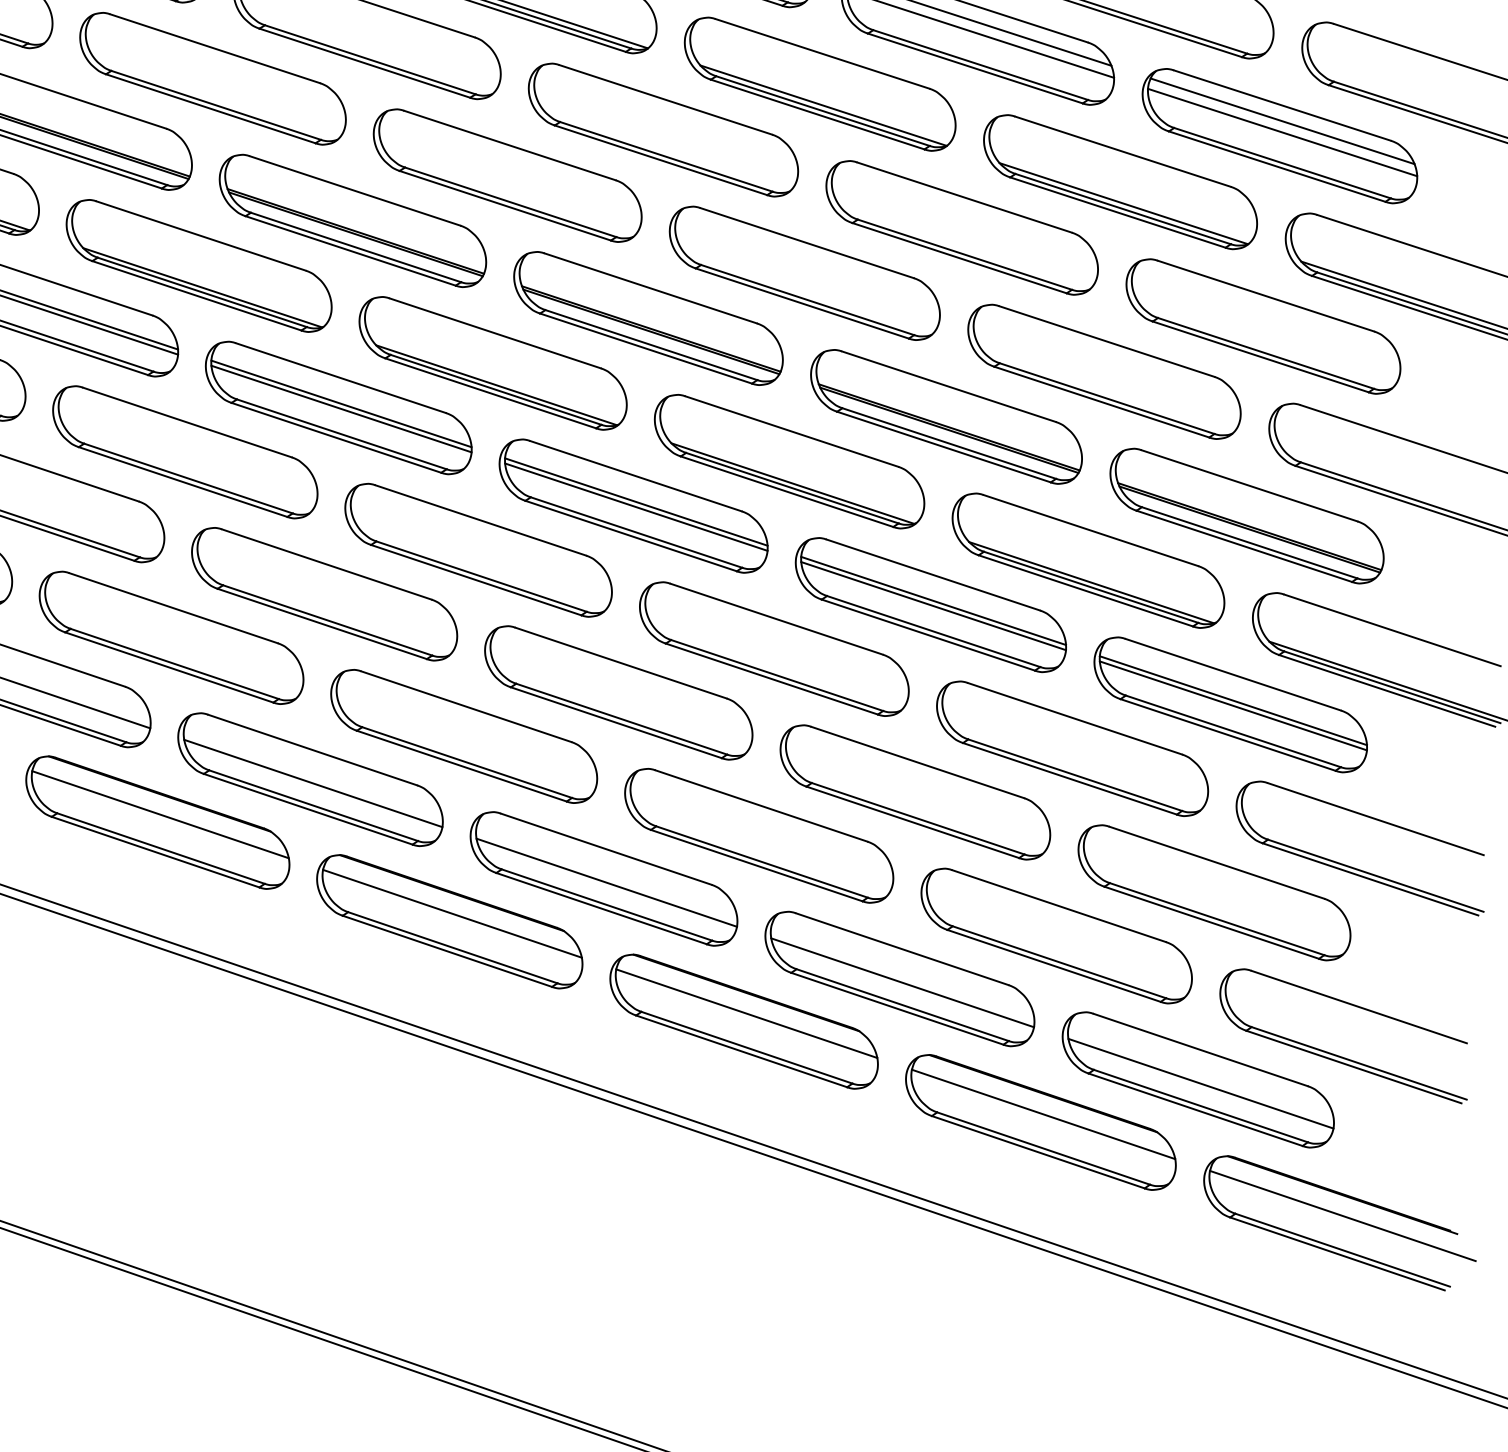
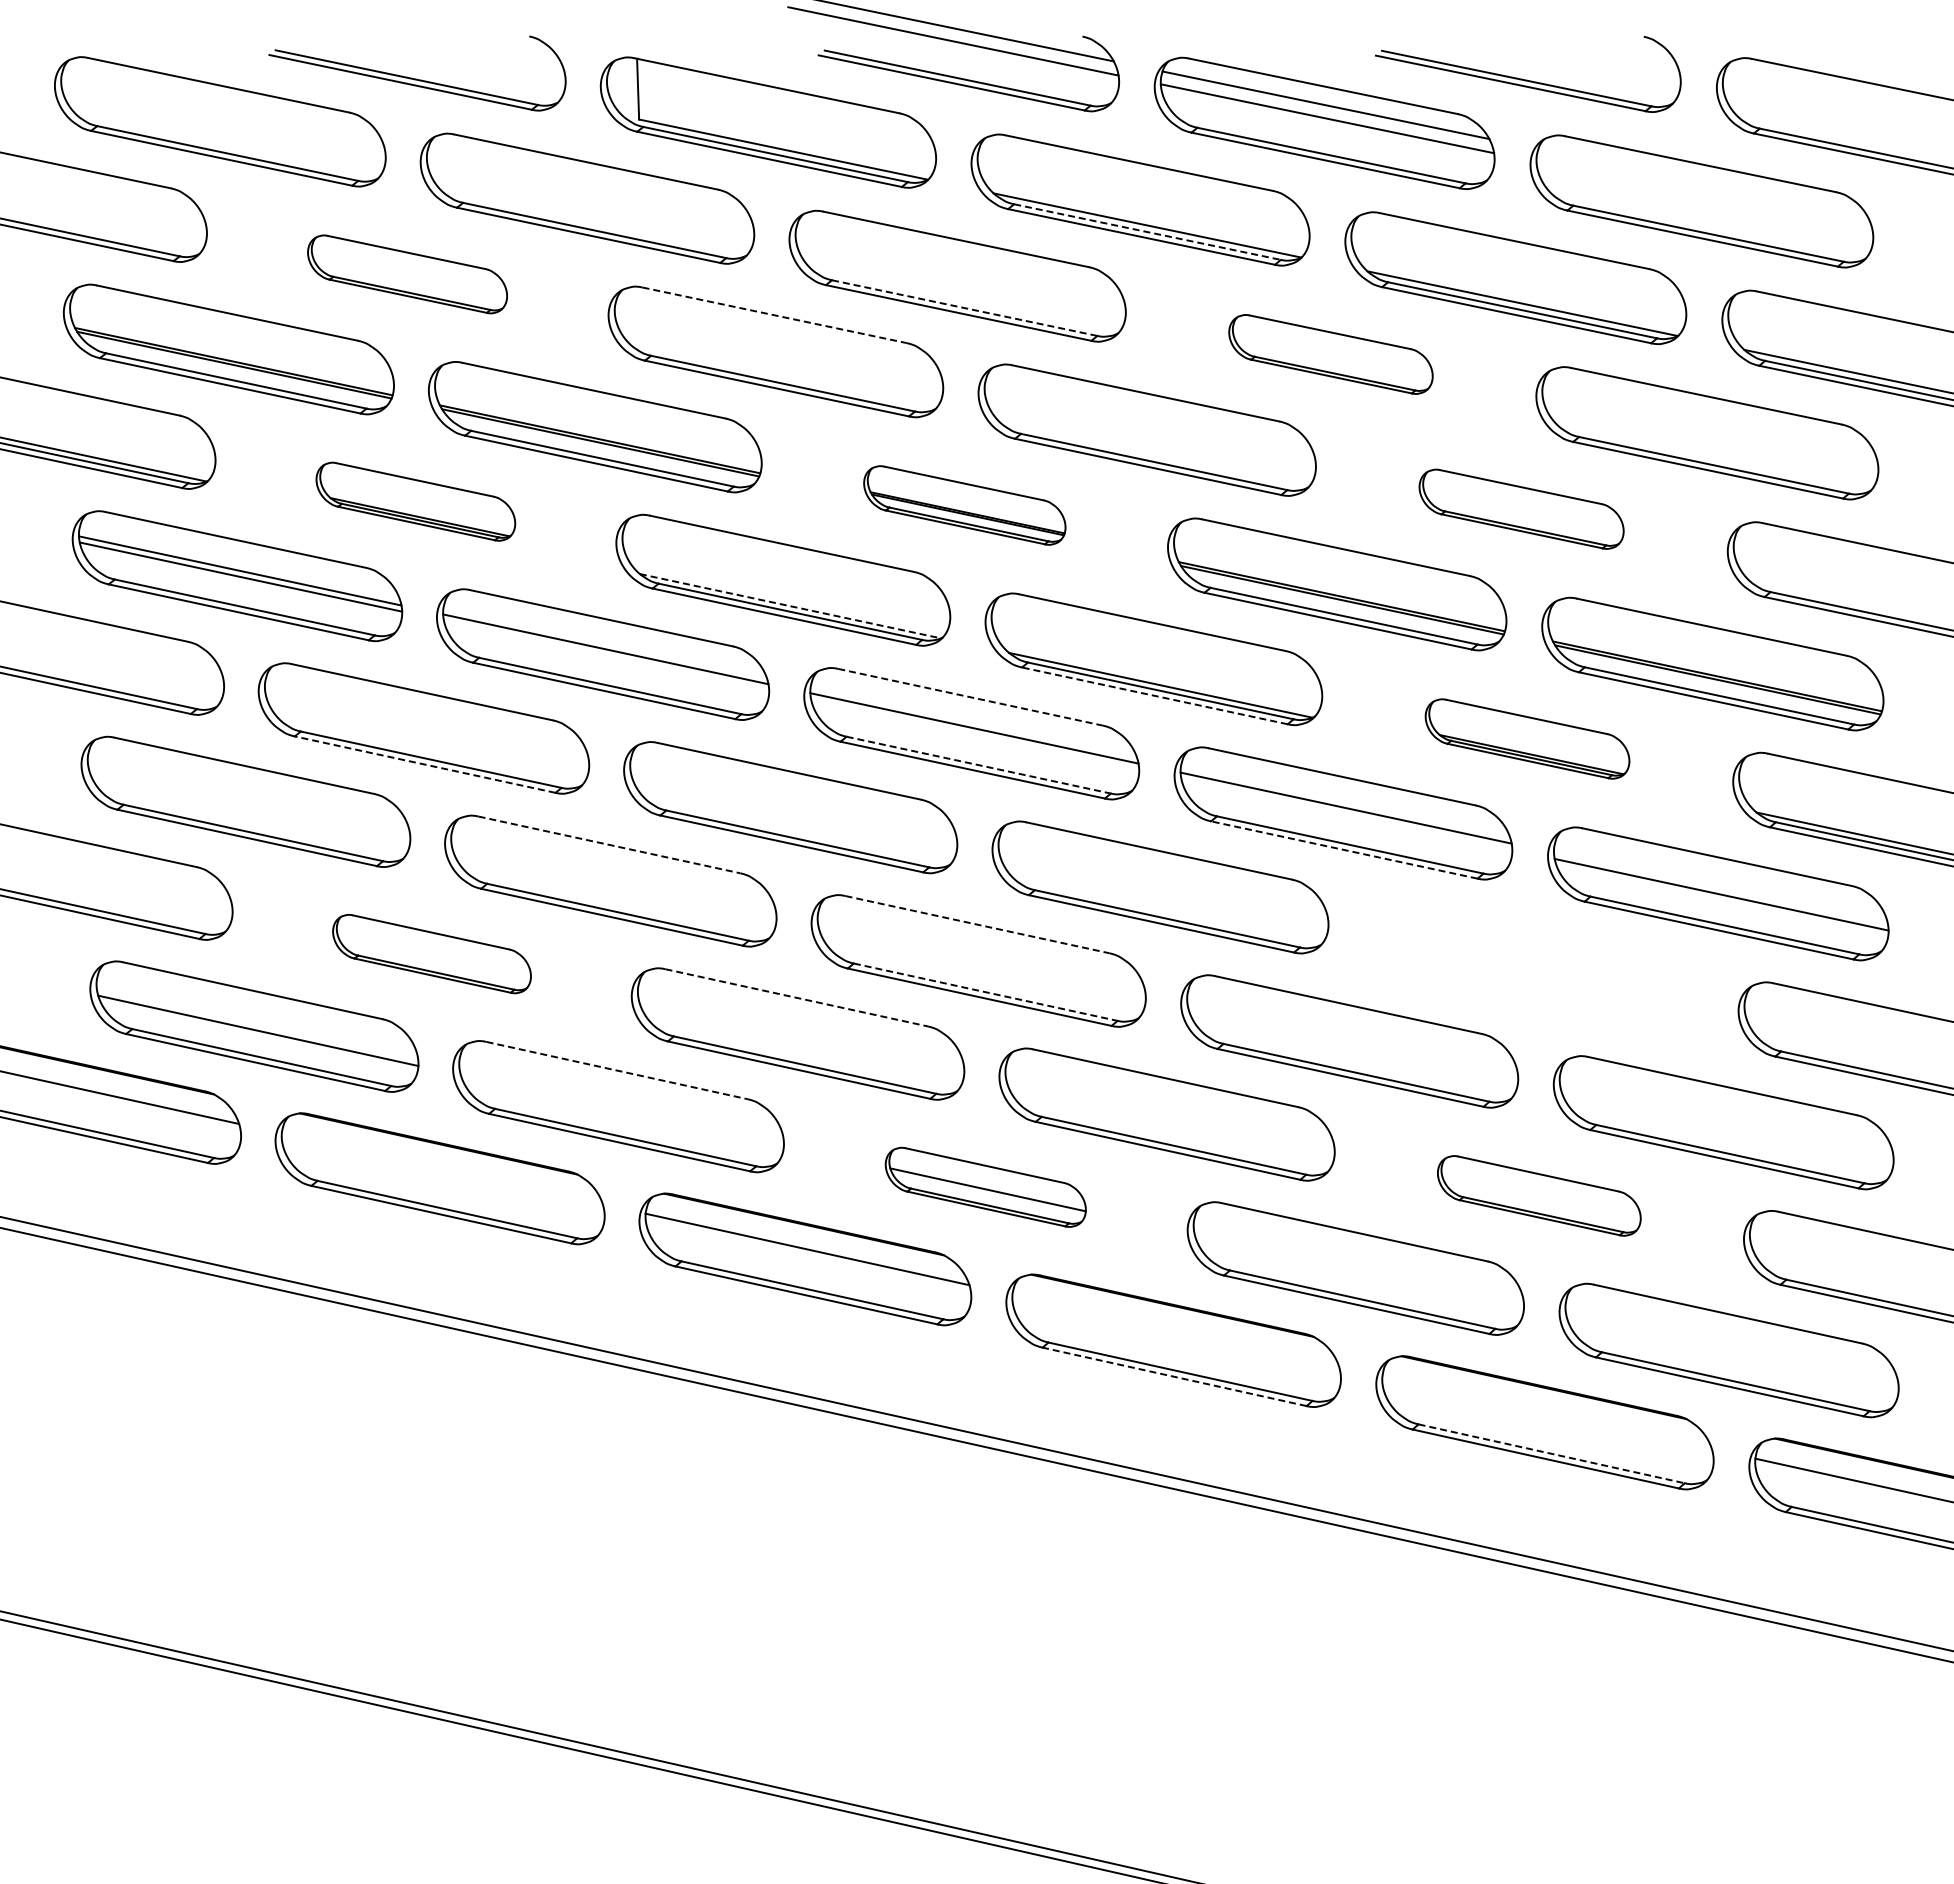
part: (212, 78) -> (407, 274), size x0.6
line: (823, 111) -> (1148, 232), solid -> dashed
line: (1282, 121) -> (1703, 183), removed
line: (1282, 132) -> (1704, 196), removed
line: (510, 145) -> (775, 315), solid -> dashed
line: (666, 157) -> (964, 308), solid -> dashed
part: (961, 227) -> (1330, 354), size x0.6
part: (198, 265) -> (415, 501), size x0.6
part: (648, 318) -> (964, 505), size x0.6
part: (1104, 372) -> (1521, 509), size x0.6
line: (496, 385) -> (790, 606), solid -> dashed
line: (341, 409) -> (606, 655), removed
line: (635, 476) -> (970, 697), solid -> dashed
line: (182, 481) -> (424, 764), solid -> dashed
line: (786, 491) -> (1154, 695), solid -> dashed
line: (636, 507) -> (975, 734), removed
line: (637, 532) -> (979, 765), solid -> dashed
part: (1088, 560) -> (1527, 738), size x0.6
line: (326, 564) -> (609, 844), solid -> dashed
line: (933, 605) -> (1346, 813), removed
line: (927, 634) -> (1343, 849), solid -> dashed
part: (171, 637) -> (431, 953), size x0.6
line: (621, 662) -> (977, 924), solid -> dashed
line: (1233, 700) -> (1720, 888), removed
line: (467, 706) -> (797, 997), solid -> dashed
line: (621, 719) -> (985, 992), solid -> dashed
part: (1072, 748) -> (1533, 967), removed
line: (312, 750) -> (617, 1070), solid -> dashed
line: (312, 783) -> (621, 1110), removed
line: (159, 814) -> (441, 1168), removed
part: (603, 879) -> (985, 1187), size x0.6
part: (1056, 935) -> (1539, 1195), size x0.6
line: (902, 982) -> (1359, 1272), removed
line: (746, 1013) -> (1175, 1330), removed
line: (741, 1051) -> (1174, 1376), solid -> dashed
line: (1200, 1083) -> (1732, 1354), removed
line: (1043, 1114) -> (1546, 1412), removed
line: (1044, 1148) -> (1552, 1453), solid -> dashed

